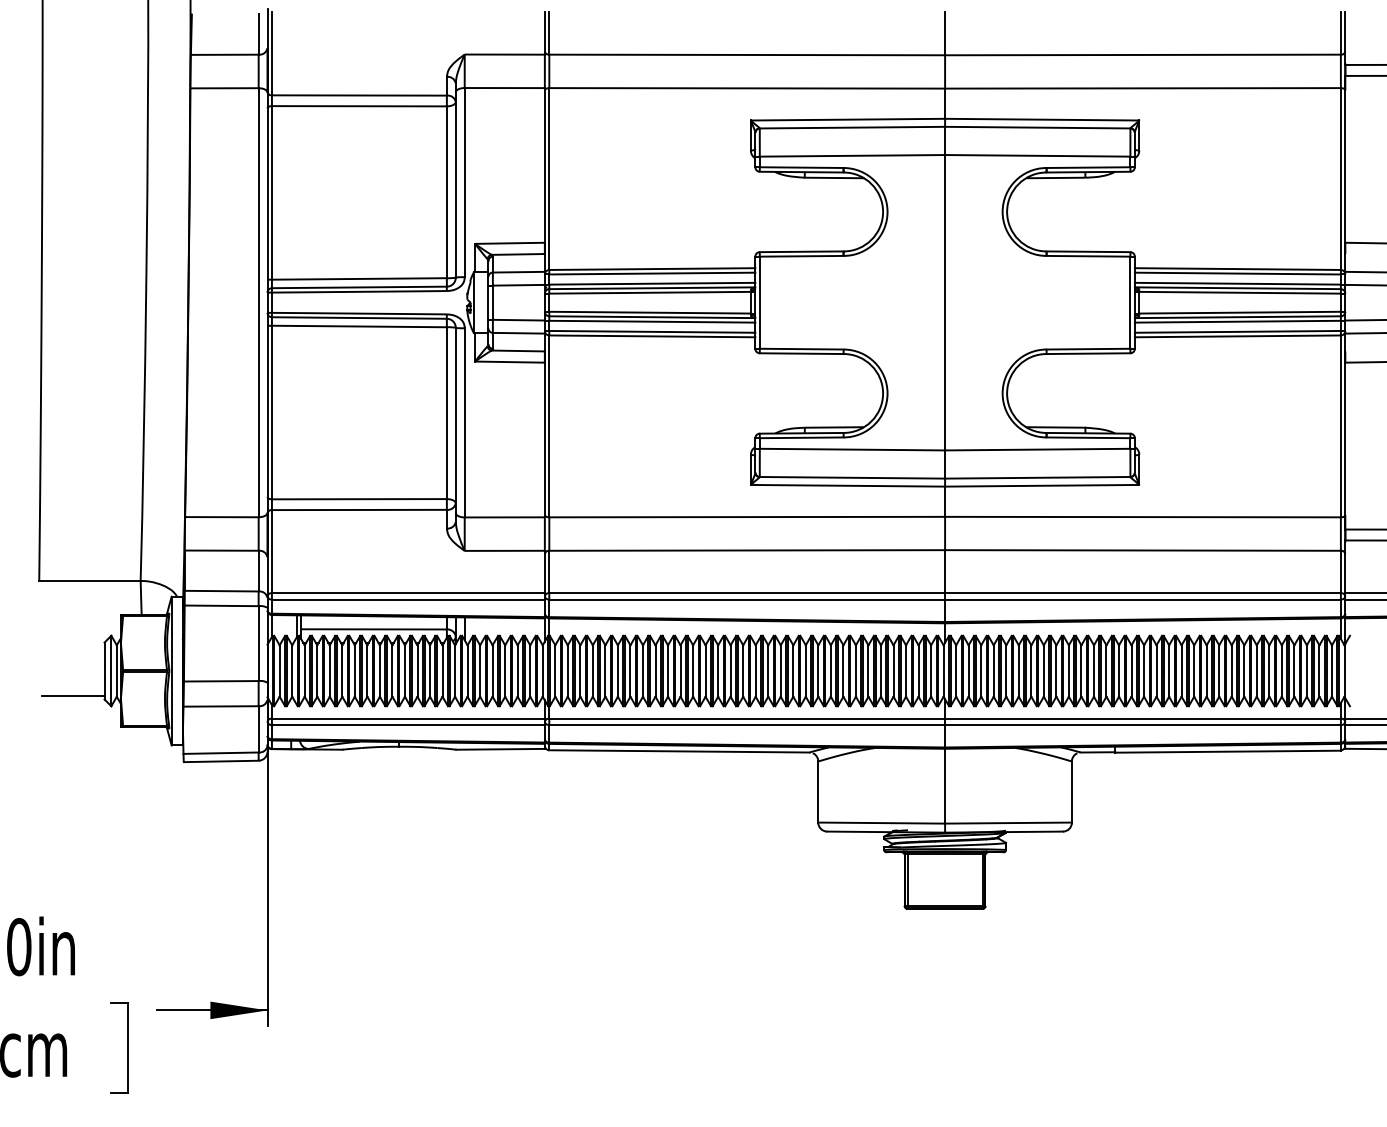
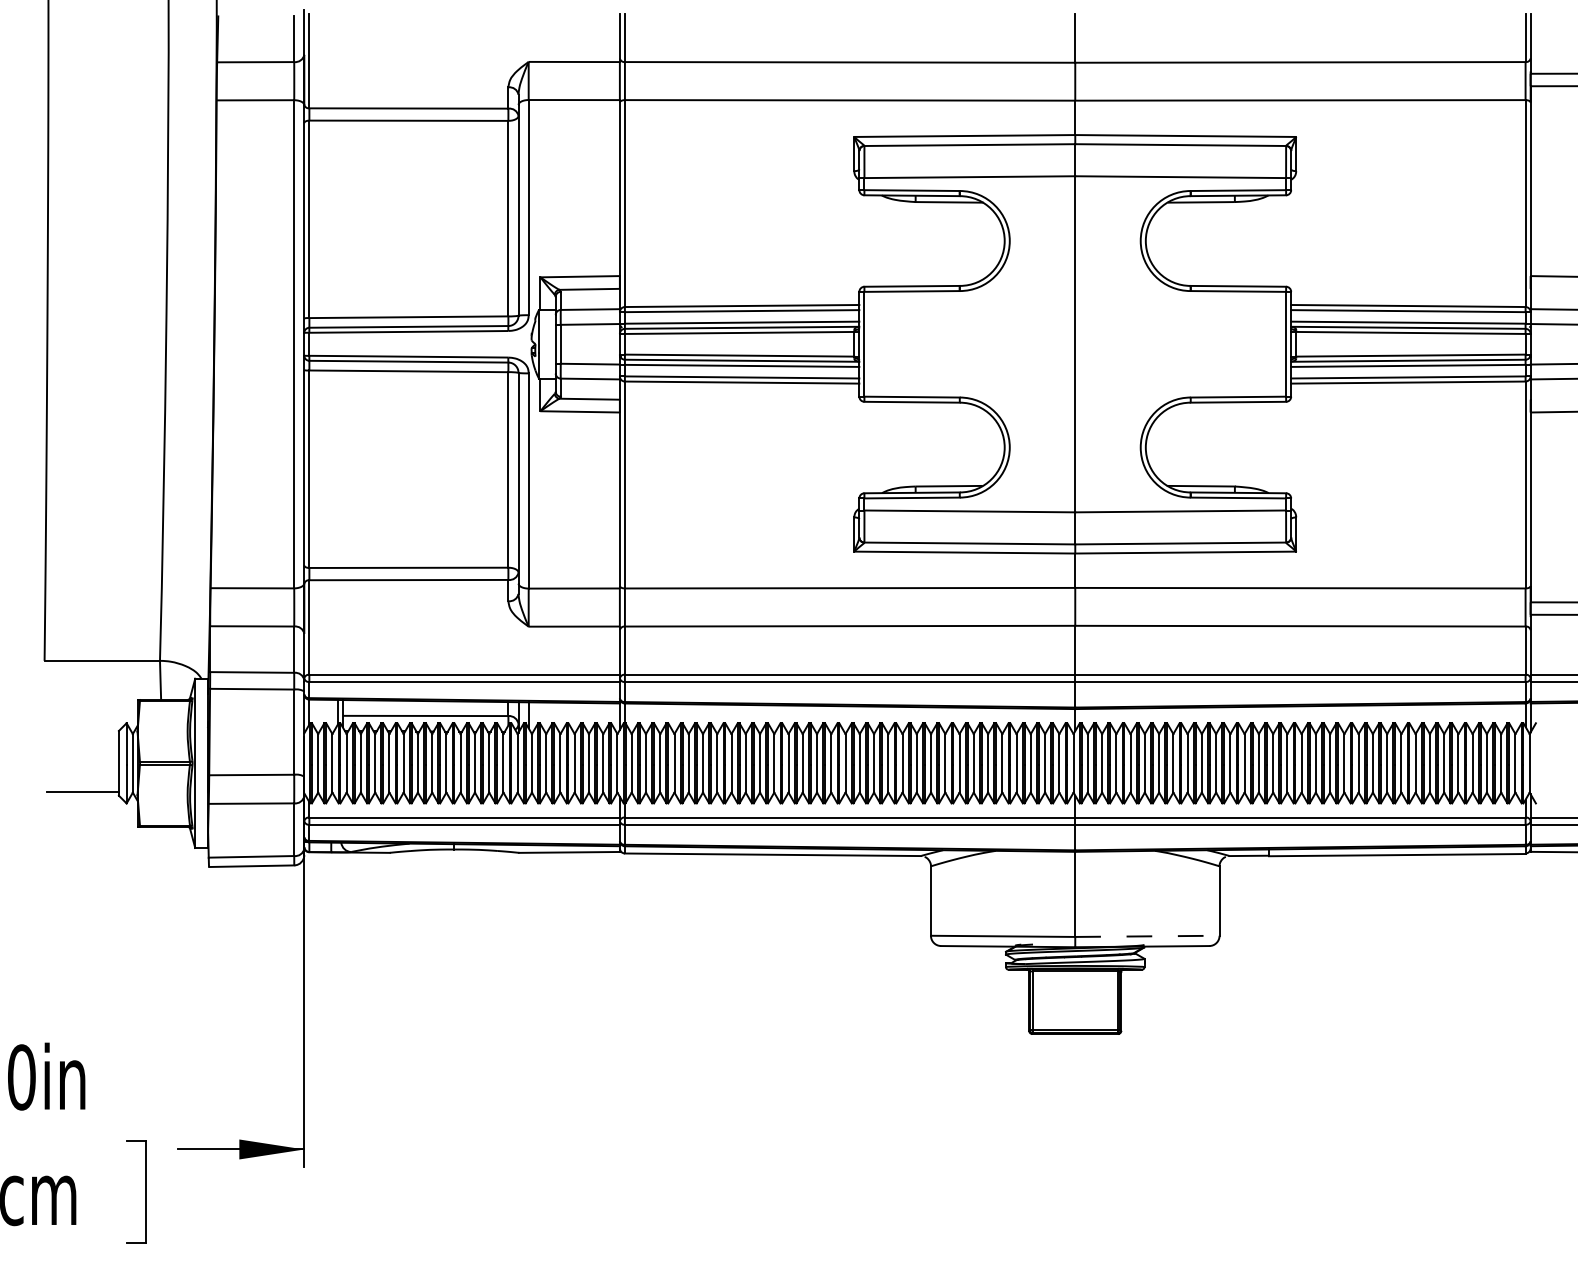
line: (1008, 823) -> (1147, 936), solid -> dashed

